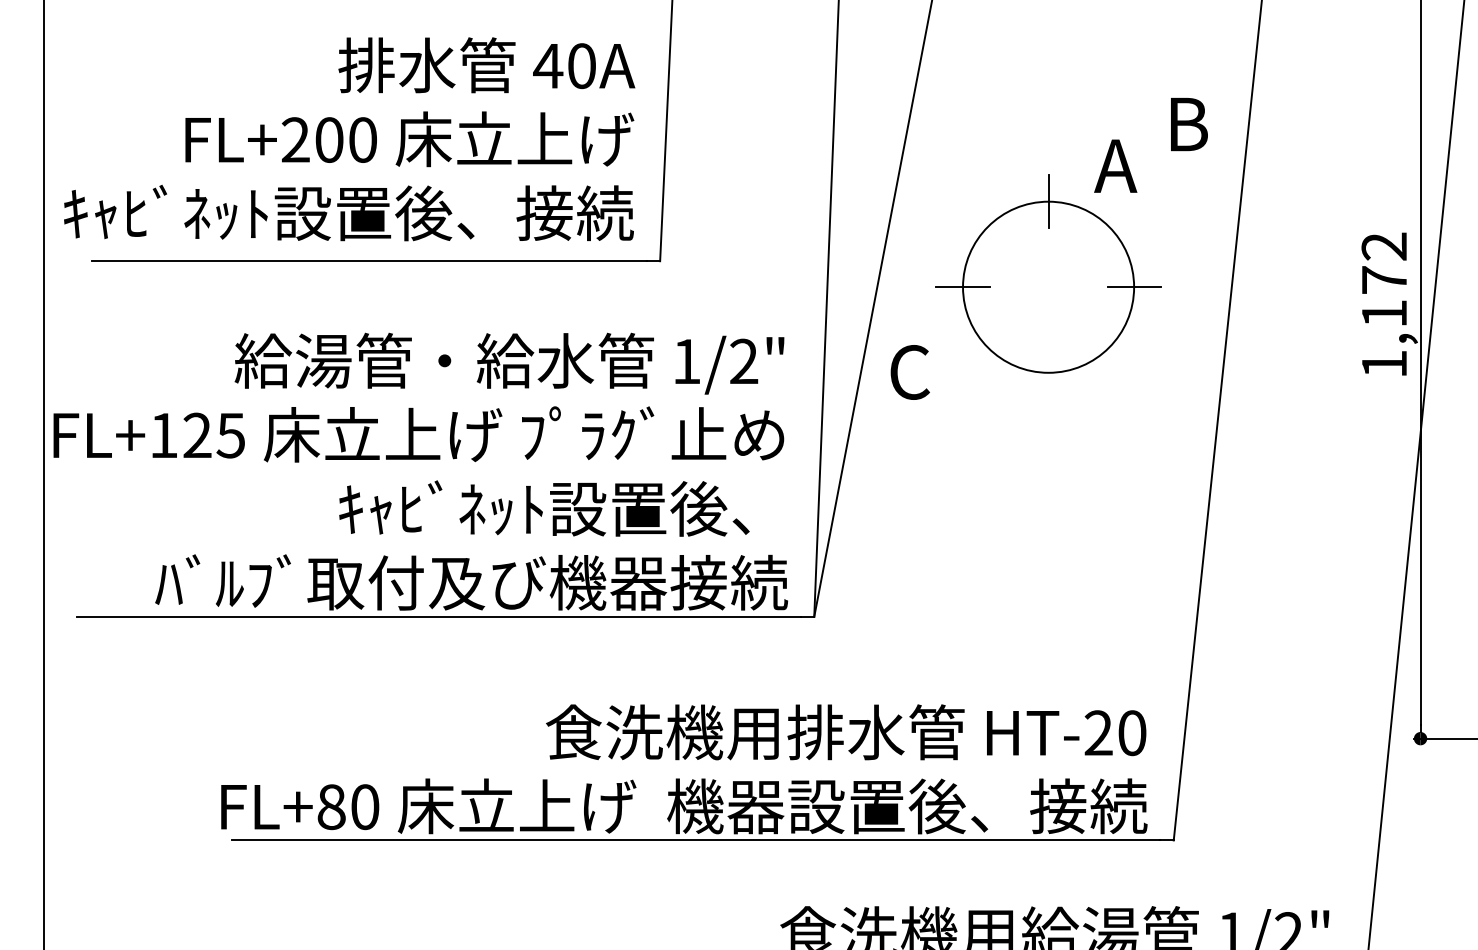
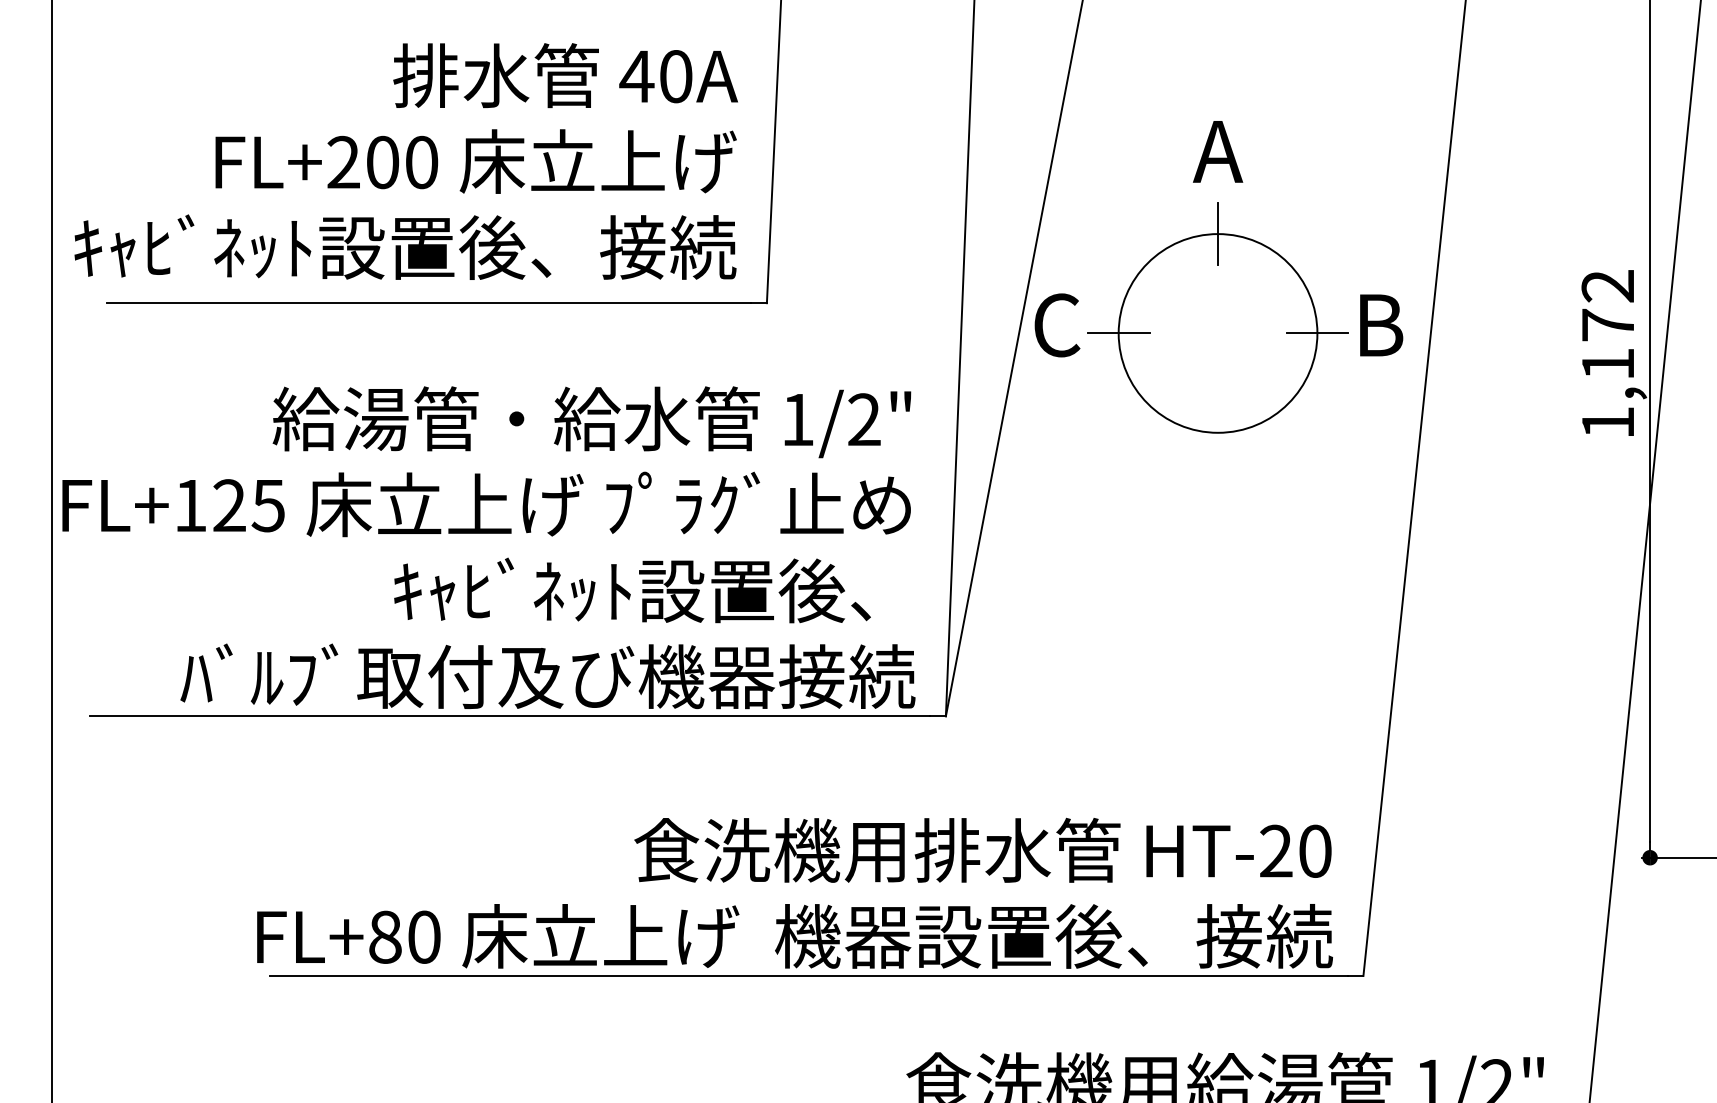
text: (1189, 124) -> (1381, 325), moved
text: (1116, 165) -> (1218, 151), moved
text: (910, 372) -> (1057, 325), moved

